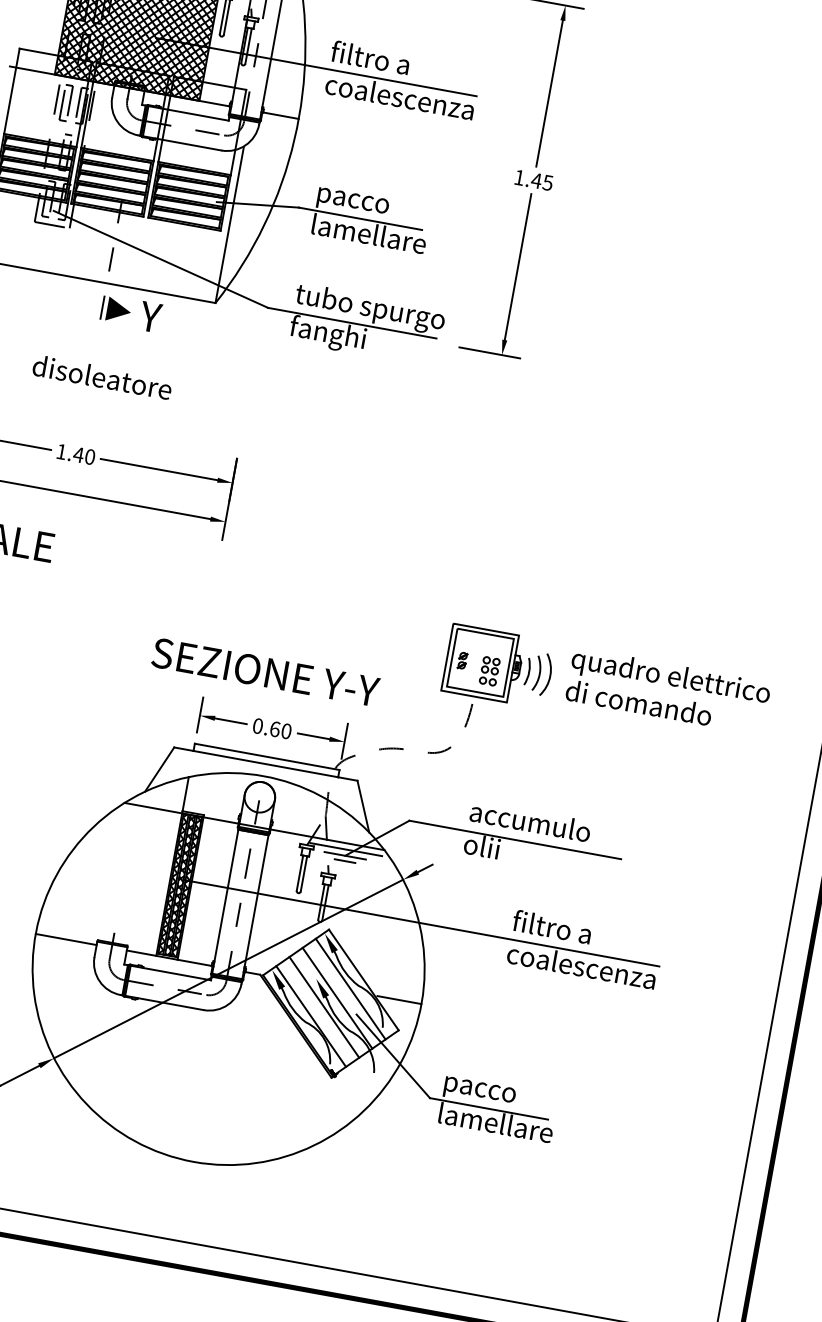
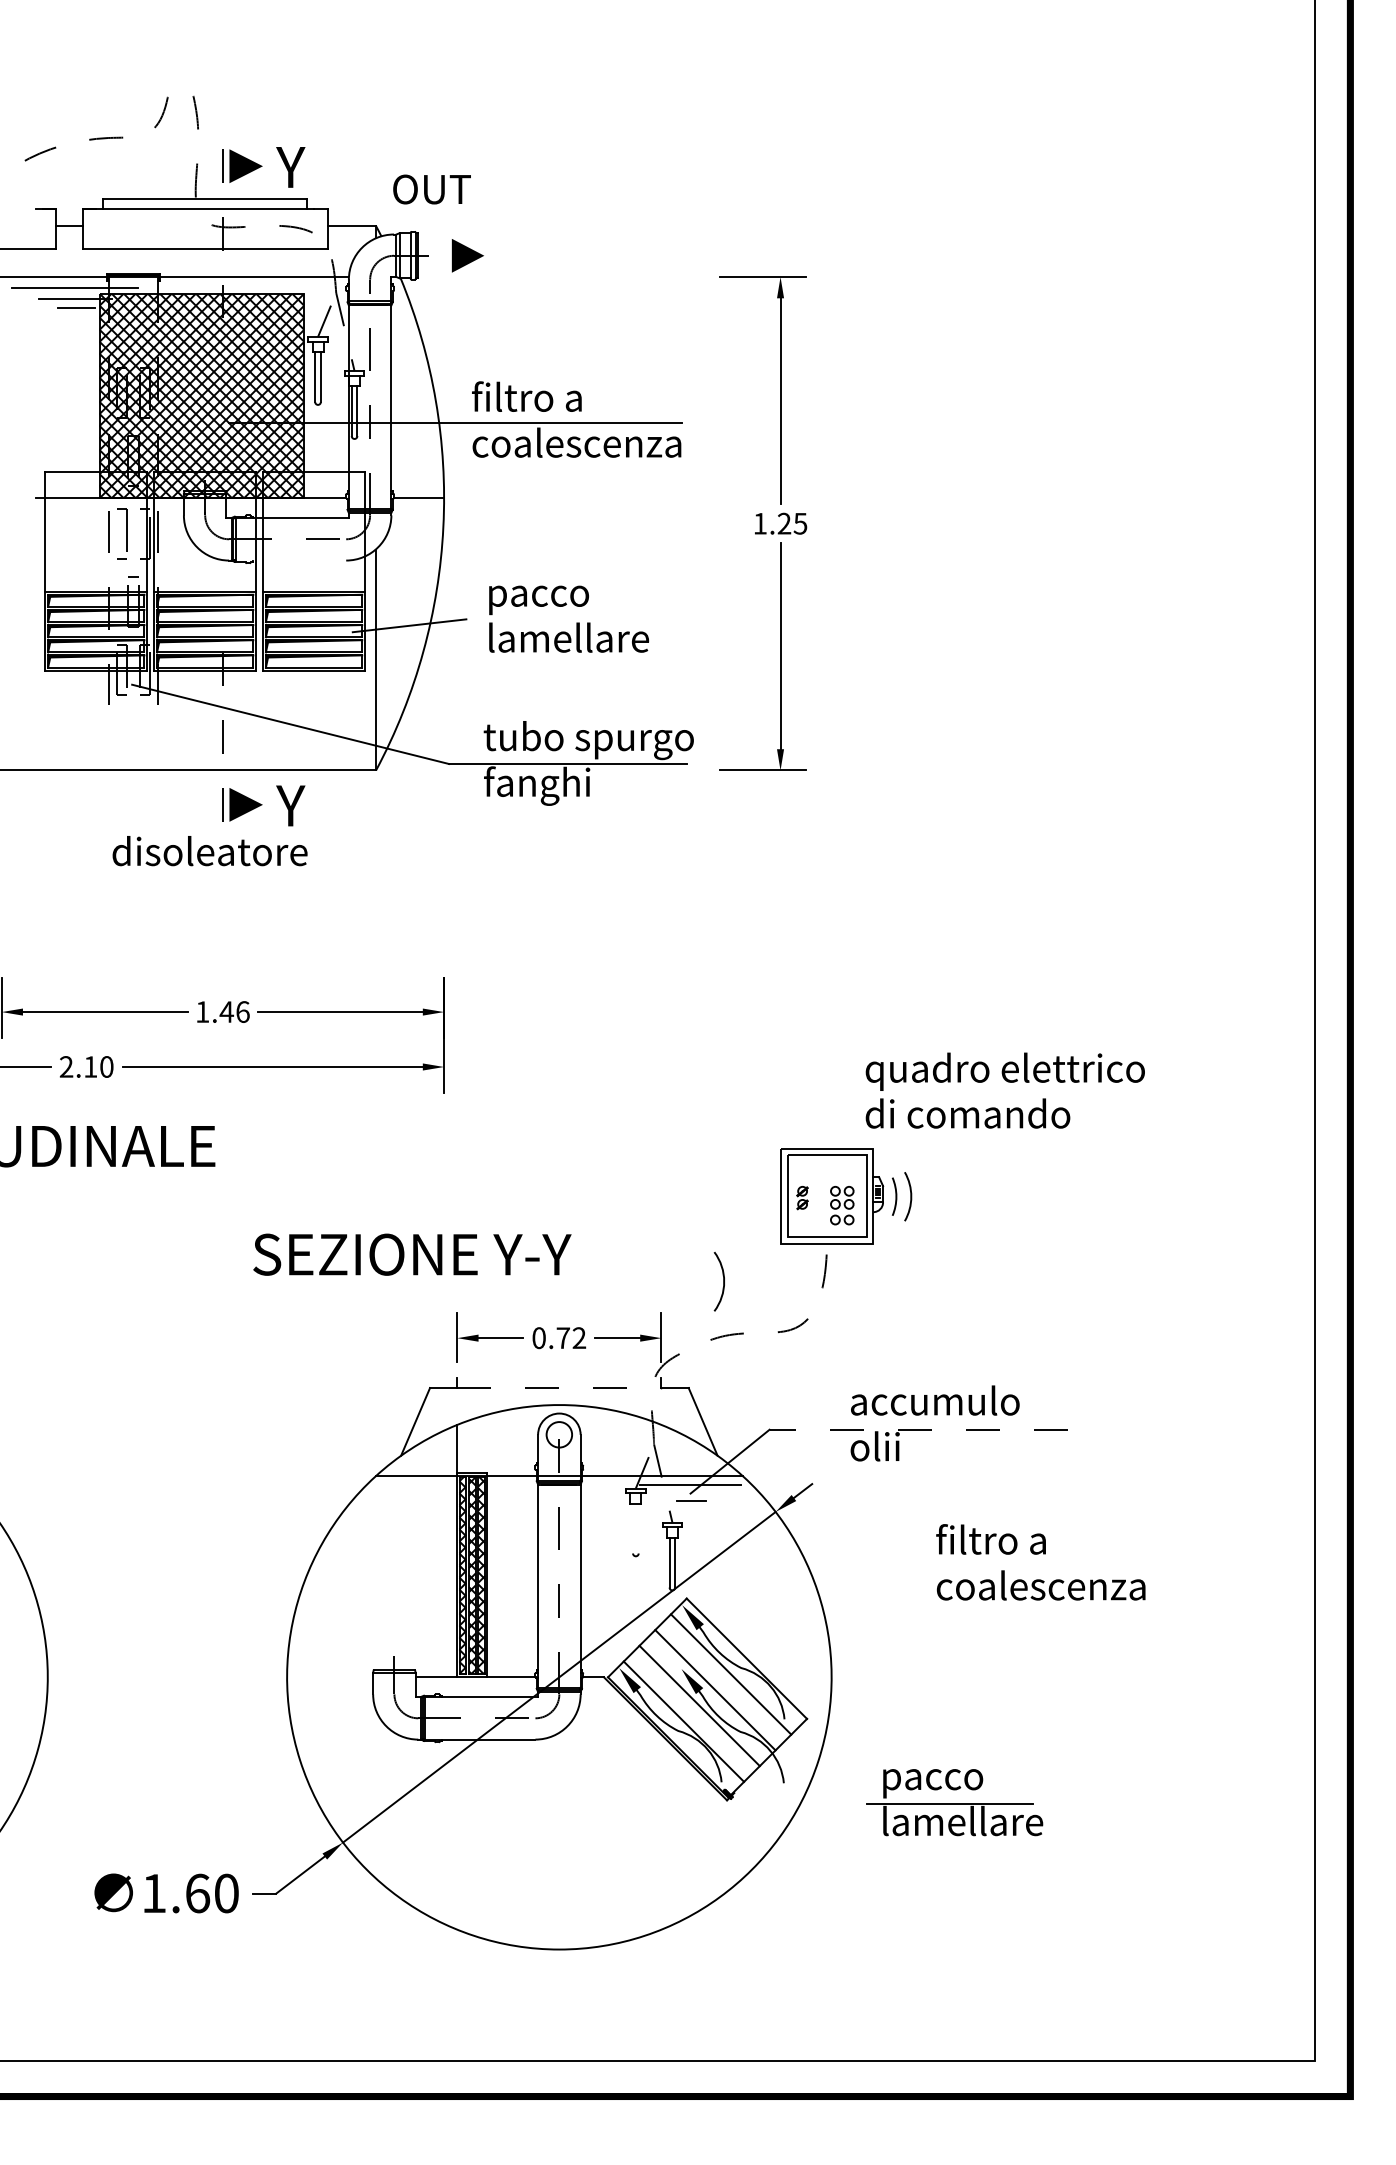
line: (62, 102) -> (117, 534), removed
line: (78, 105) -> (139, 534), removed
line: (181, 143) -> (290, 560), removed
text: (536, 180) -> (784, 523), 1.45 -> 1.25
line: (360, 218) -> (553, 619), removed
line: (52, 225) -> (133, 704), removed
text: (102, 377) -> (209, 851), moved
text: (89, 456) -> (242, 1011), 1.40 -> 1.46
text: (265, 672) -> (412, 1254), moved
arc: (549, 675) -> (723, 1281), moved
text: (667, 691) -> (1004, 1090), moved
text: (280, 730) -> (571, 1338), 0.60 -> 0.72
line: (267, 756) -> (559, 1377), removed
line: (265, 764) -> (559, 1388), solid -> dashed
circle: (259, 797) -> (559, 1434), size x0.6
line: (514, 839) -> (918, 1429), solid -> dashed
line: (345, 855) -> (690, 1493), removed
line: (300, 873) -> (633, 1528), removed
line: (303, 873) -> (638, 1528), removed
line: (421, 923) -> (811, 1566), removed
line: (66, 939) -> (330, 1677), removed
line: (399, 1000) -> (800, 1677), removed
line: (392, 1056) -> (805, 1755), removed

